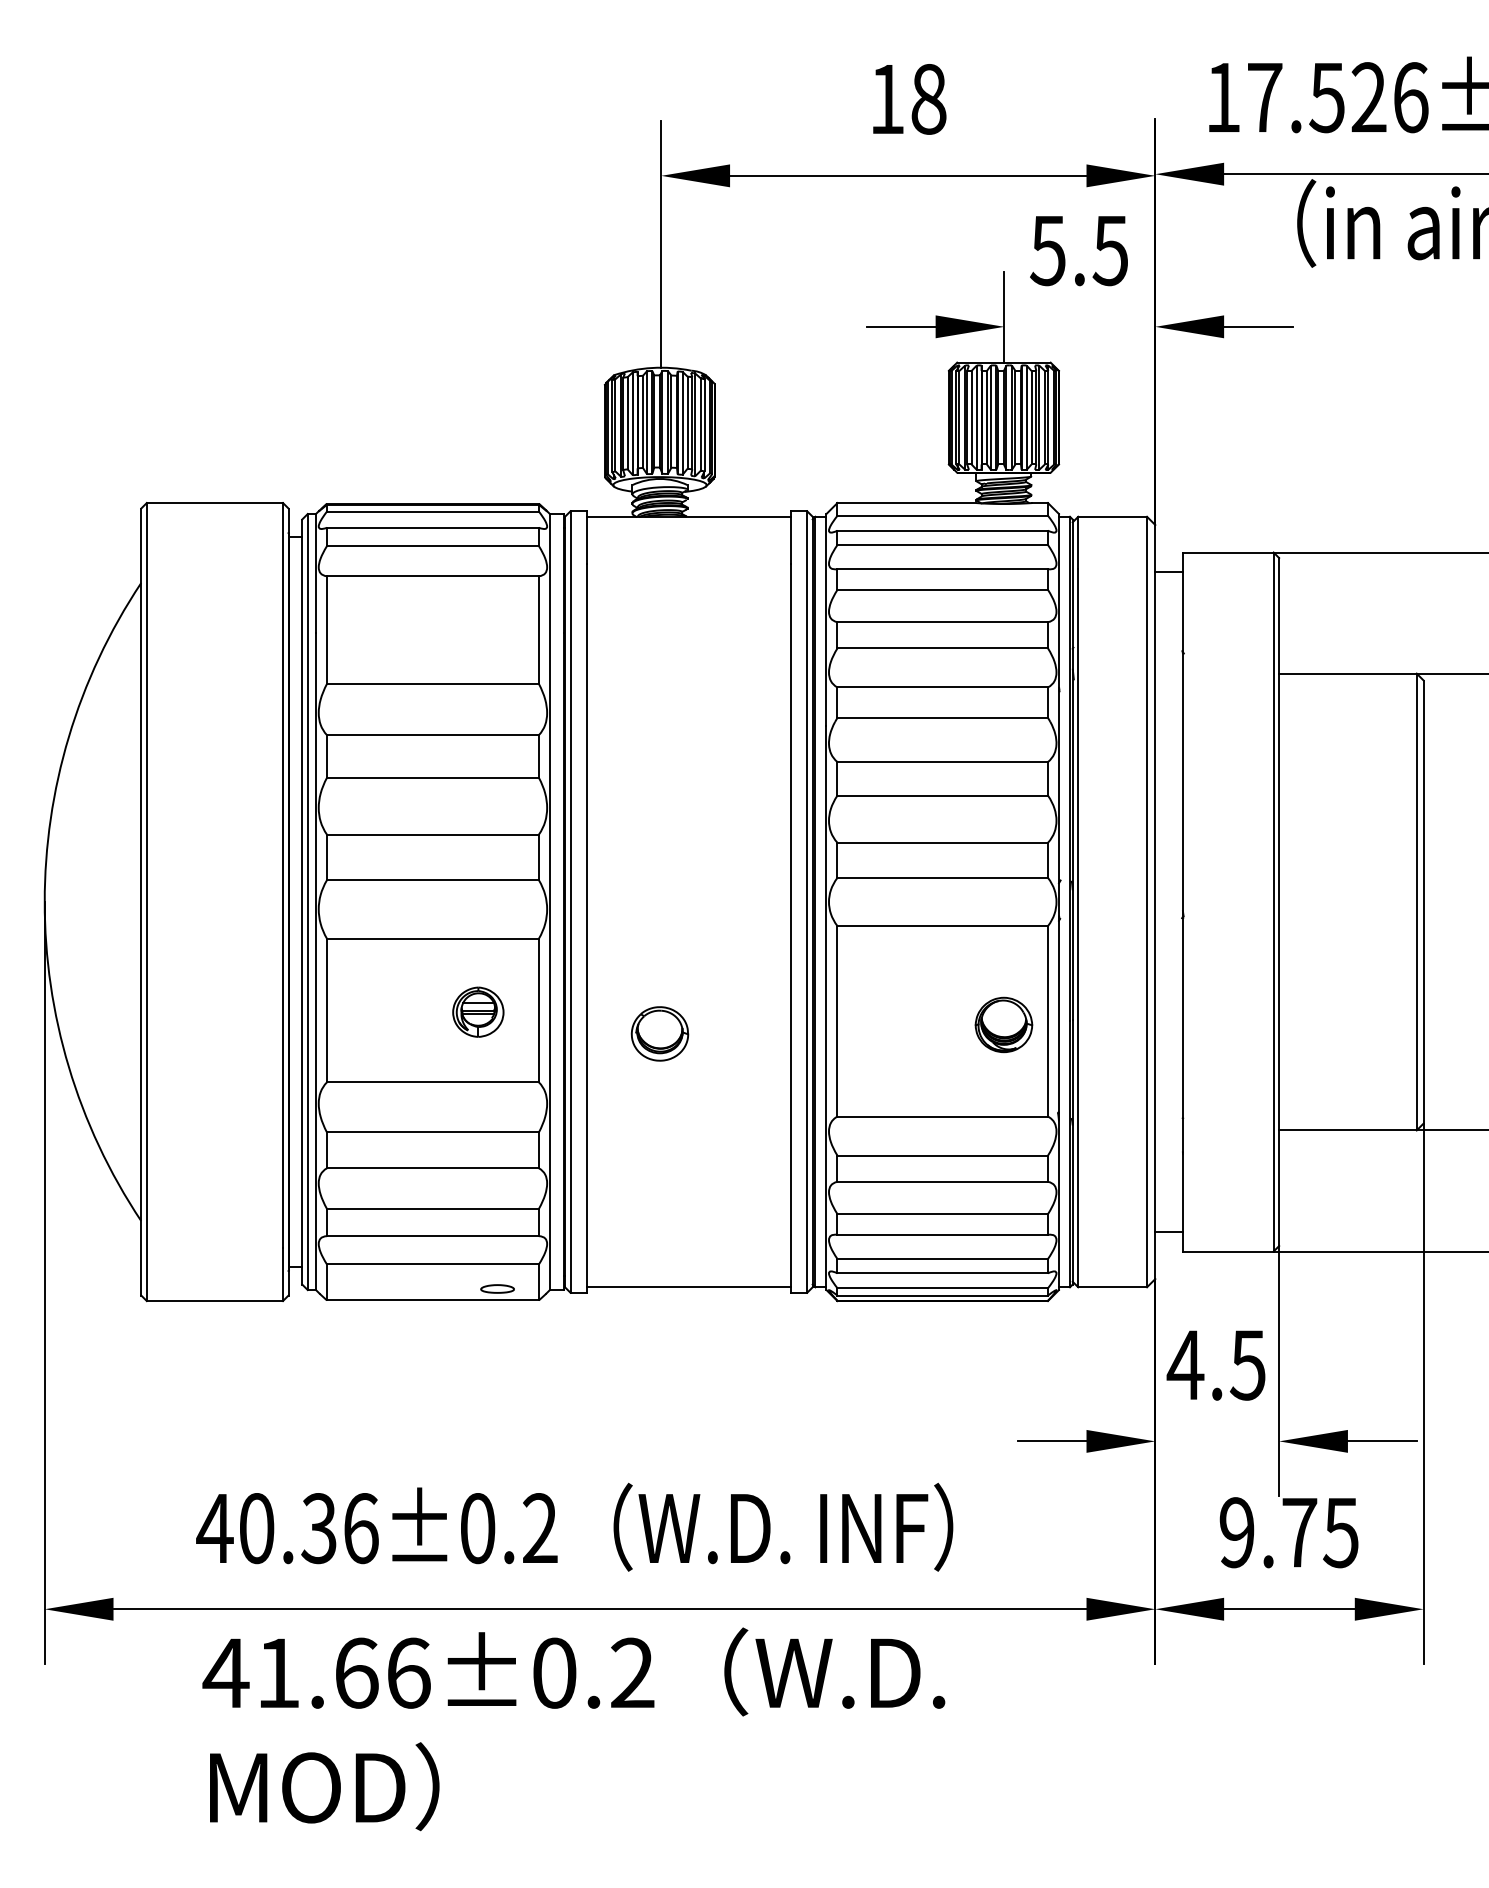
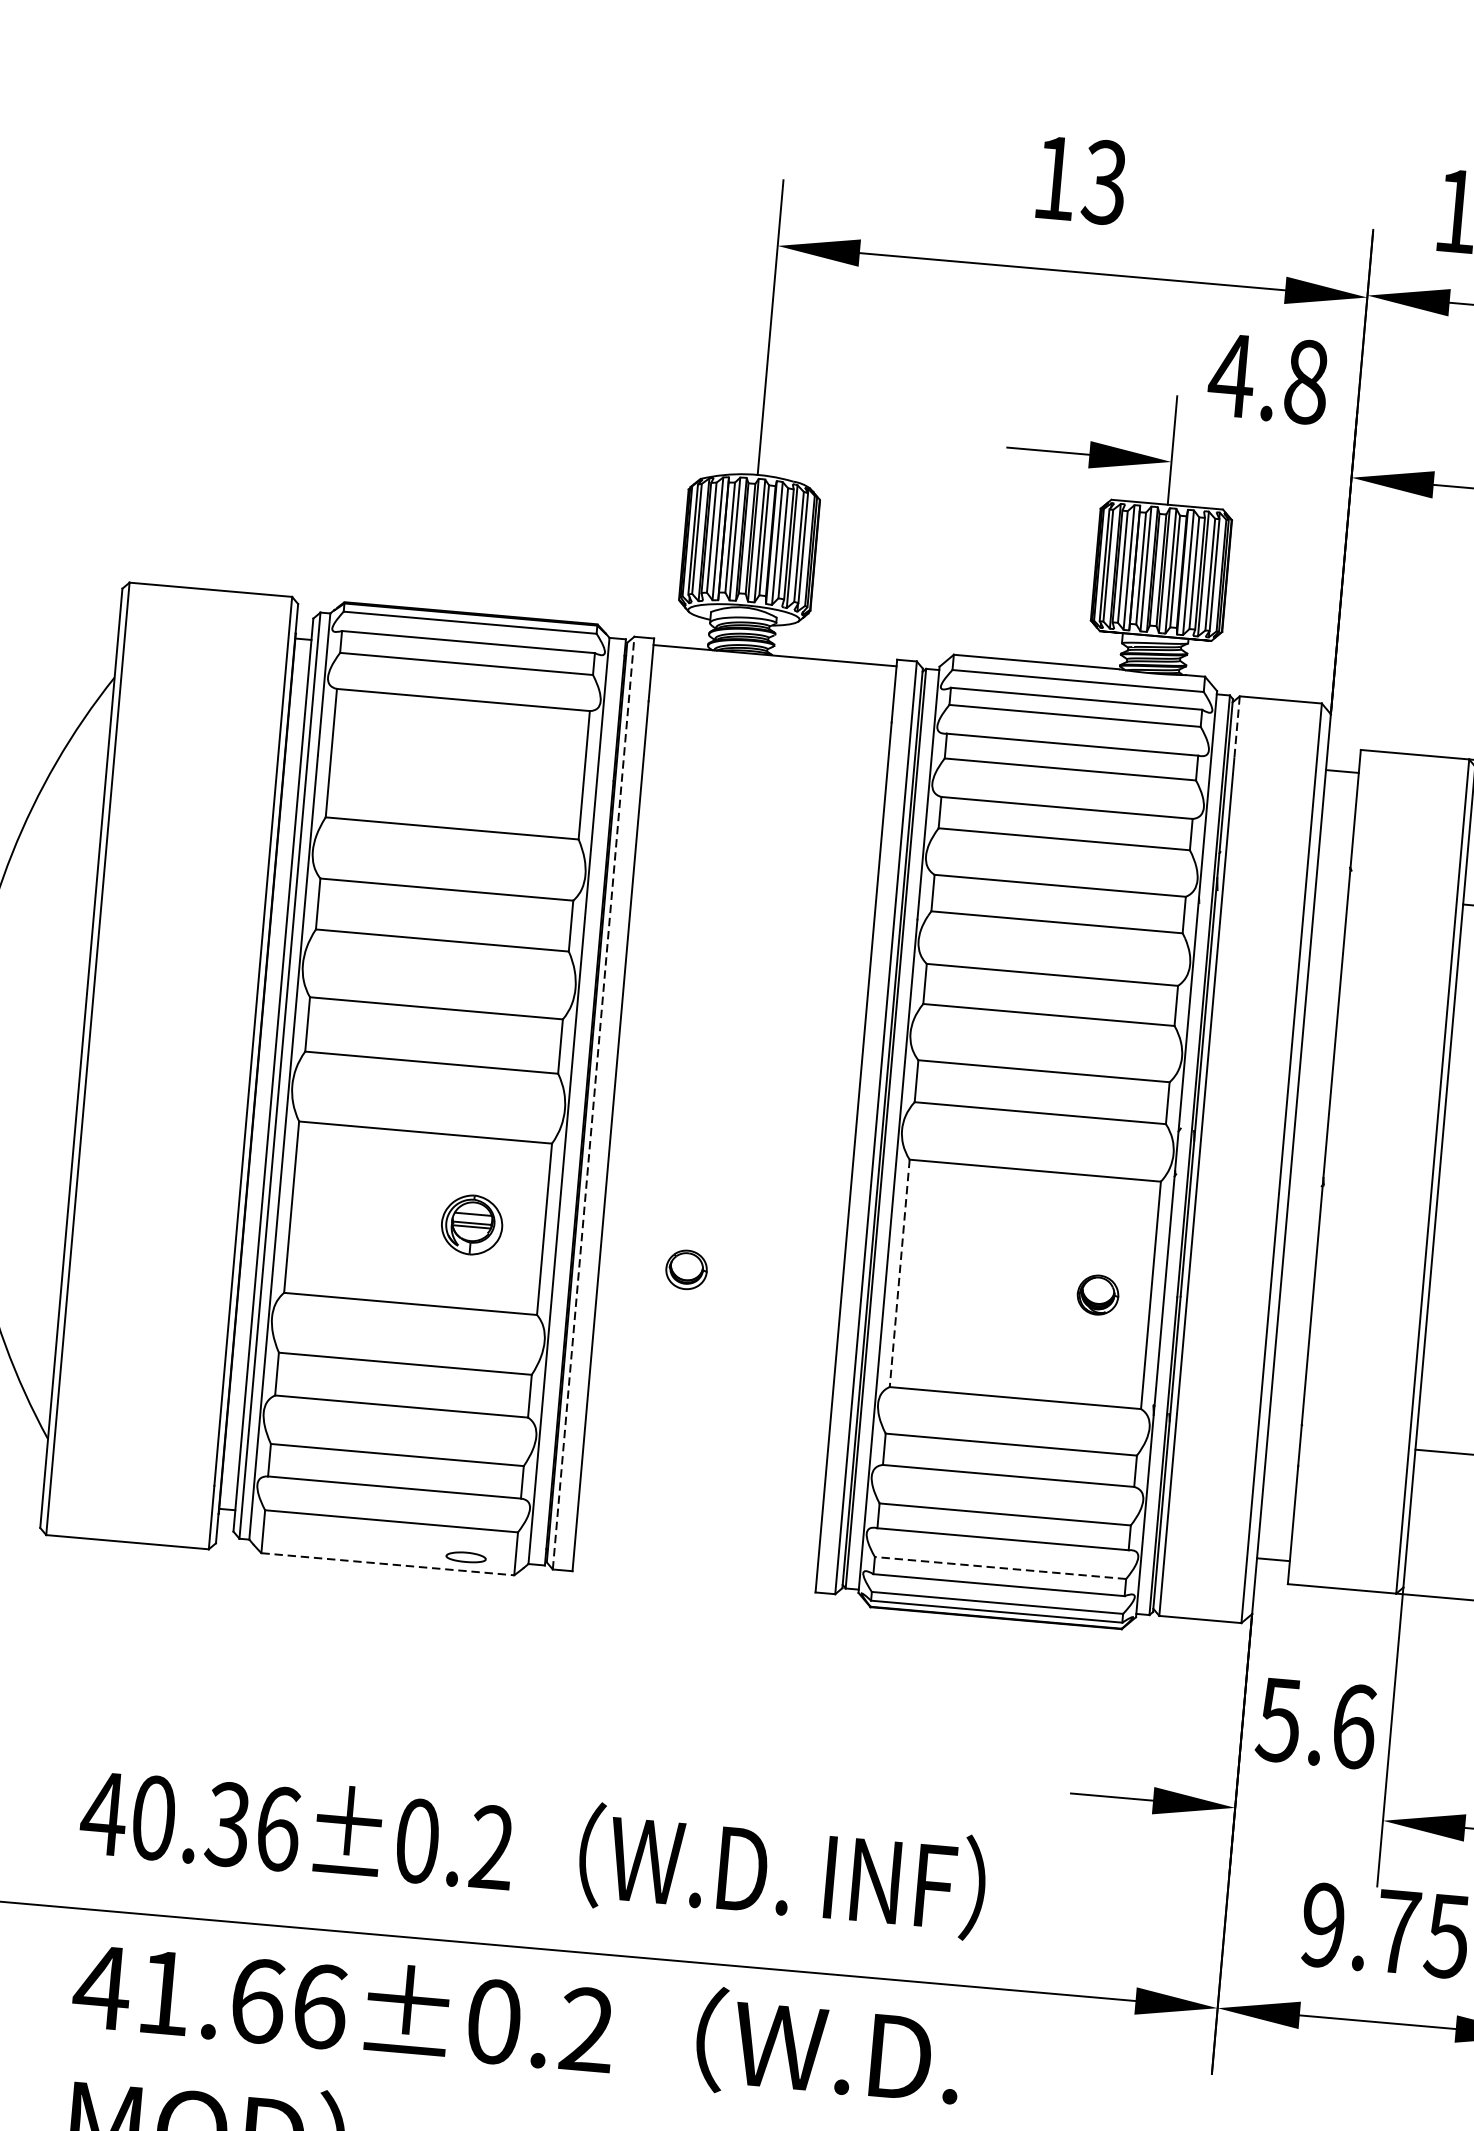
text: (928, 98) -> (1104, 181), 18 -> 13
text: (1078, 250) -> (1267, 378), 5.5 -> 4.8
line: (1078, 542) -> (1237, 727), solid -> dashed
line: (570, 902) -> (593, 1103), solid -> dashed
line: (837, 1021) -> (899, 1273), solid -> dashed
part: (1003, 1024) -> (1097, 1294), size x0.6
part: (659, 1033) -> (686, 1269), size x0.6
line: (942, 1259) -> (1000, 1568), solid -> dashed
line: (688, 1287) -> (694, 1575), removed
line: (432, 1300) -> (387, 1564), solid -> dashed
text: (1216, 1364) -> (1316, 1722), 4.5 -> 5.6

